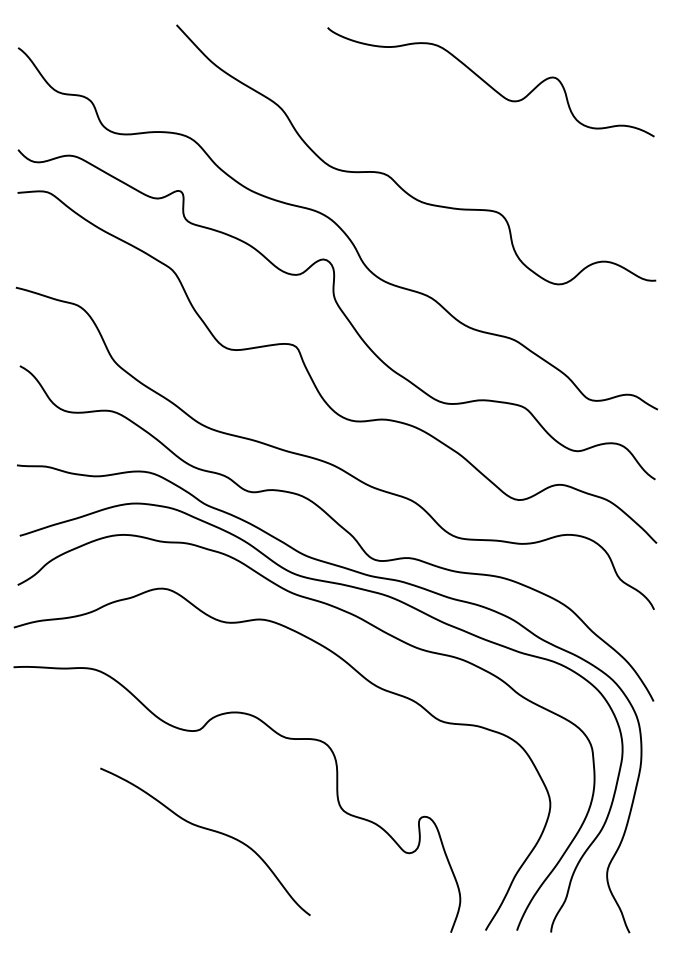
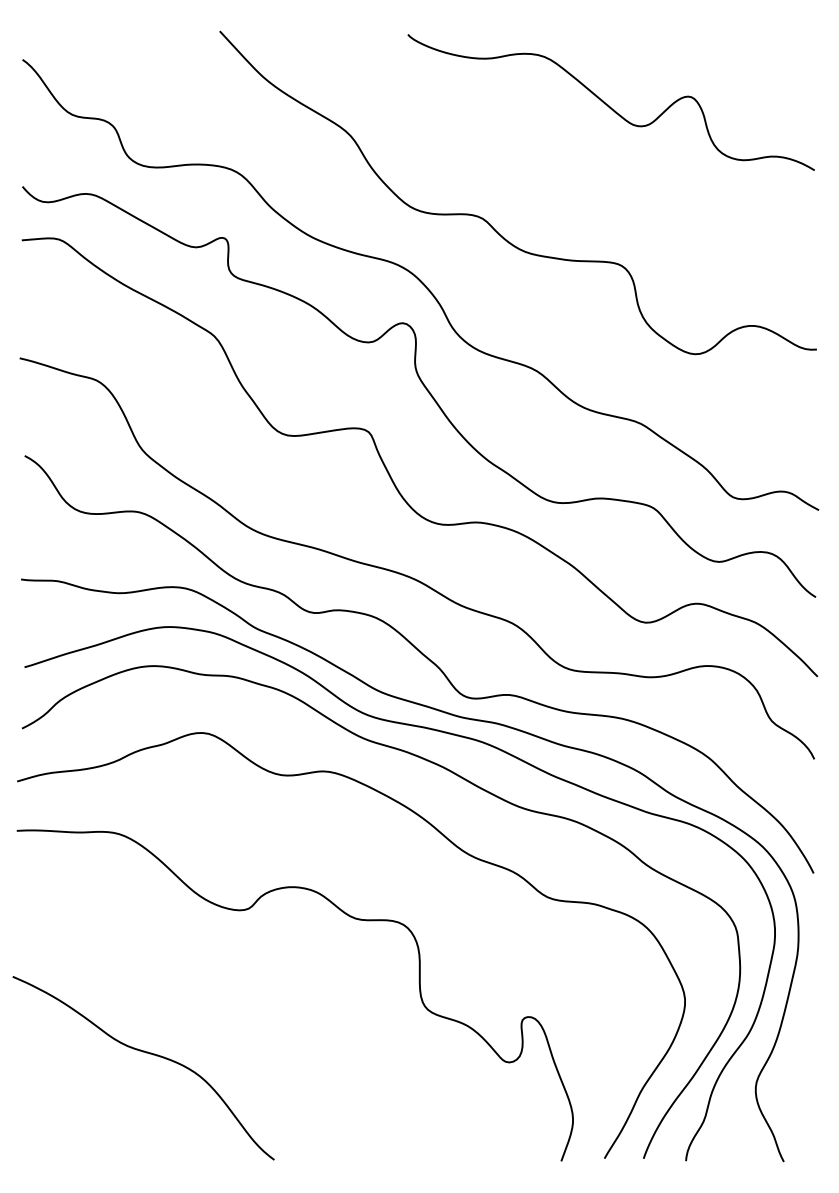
curve: (208, 830) -> (147, 1054), moved

